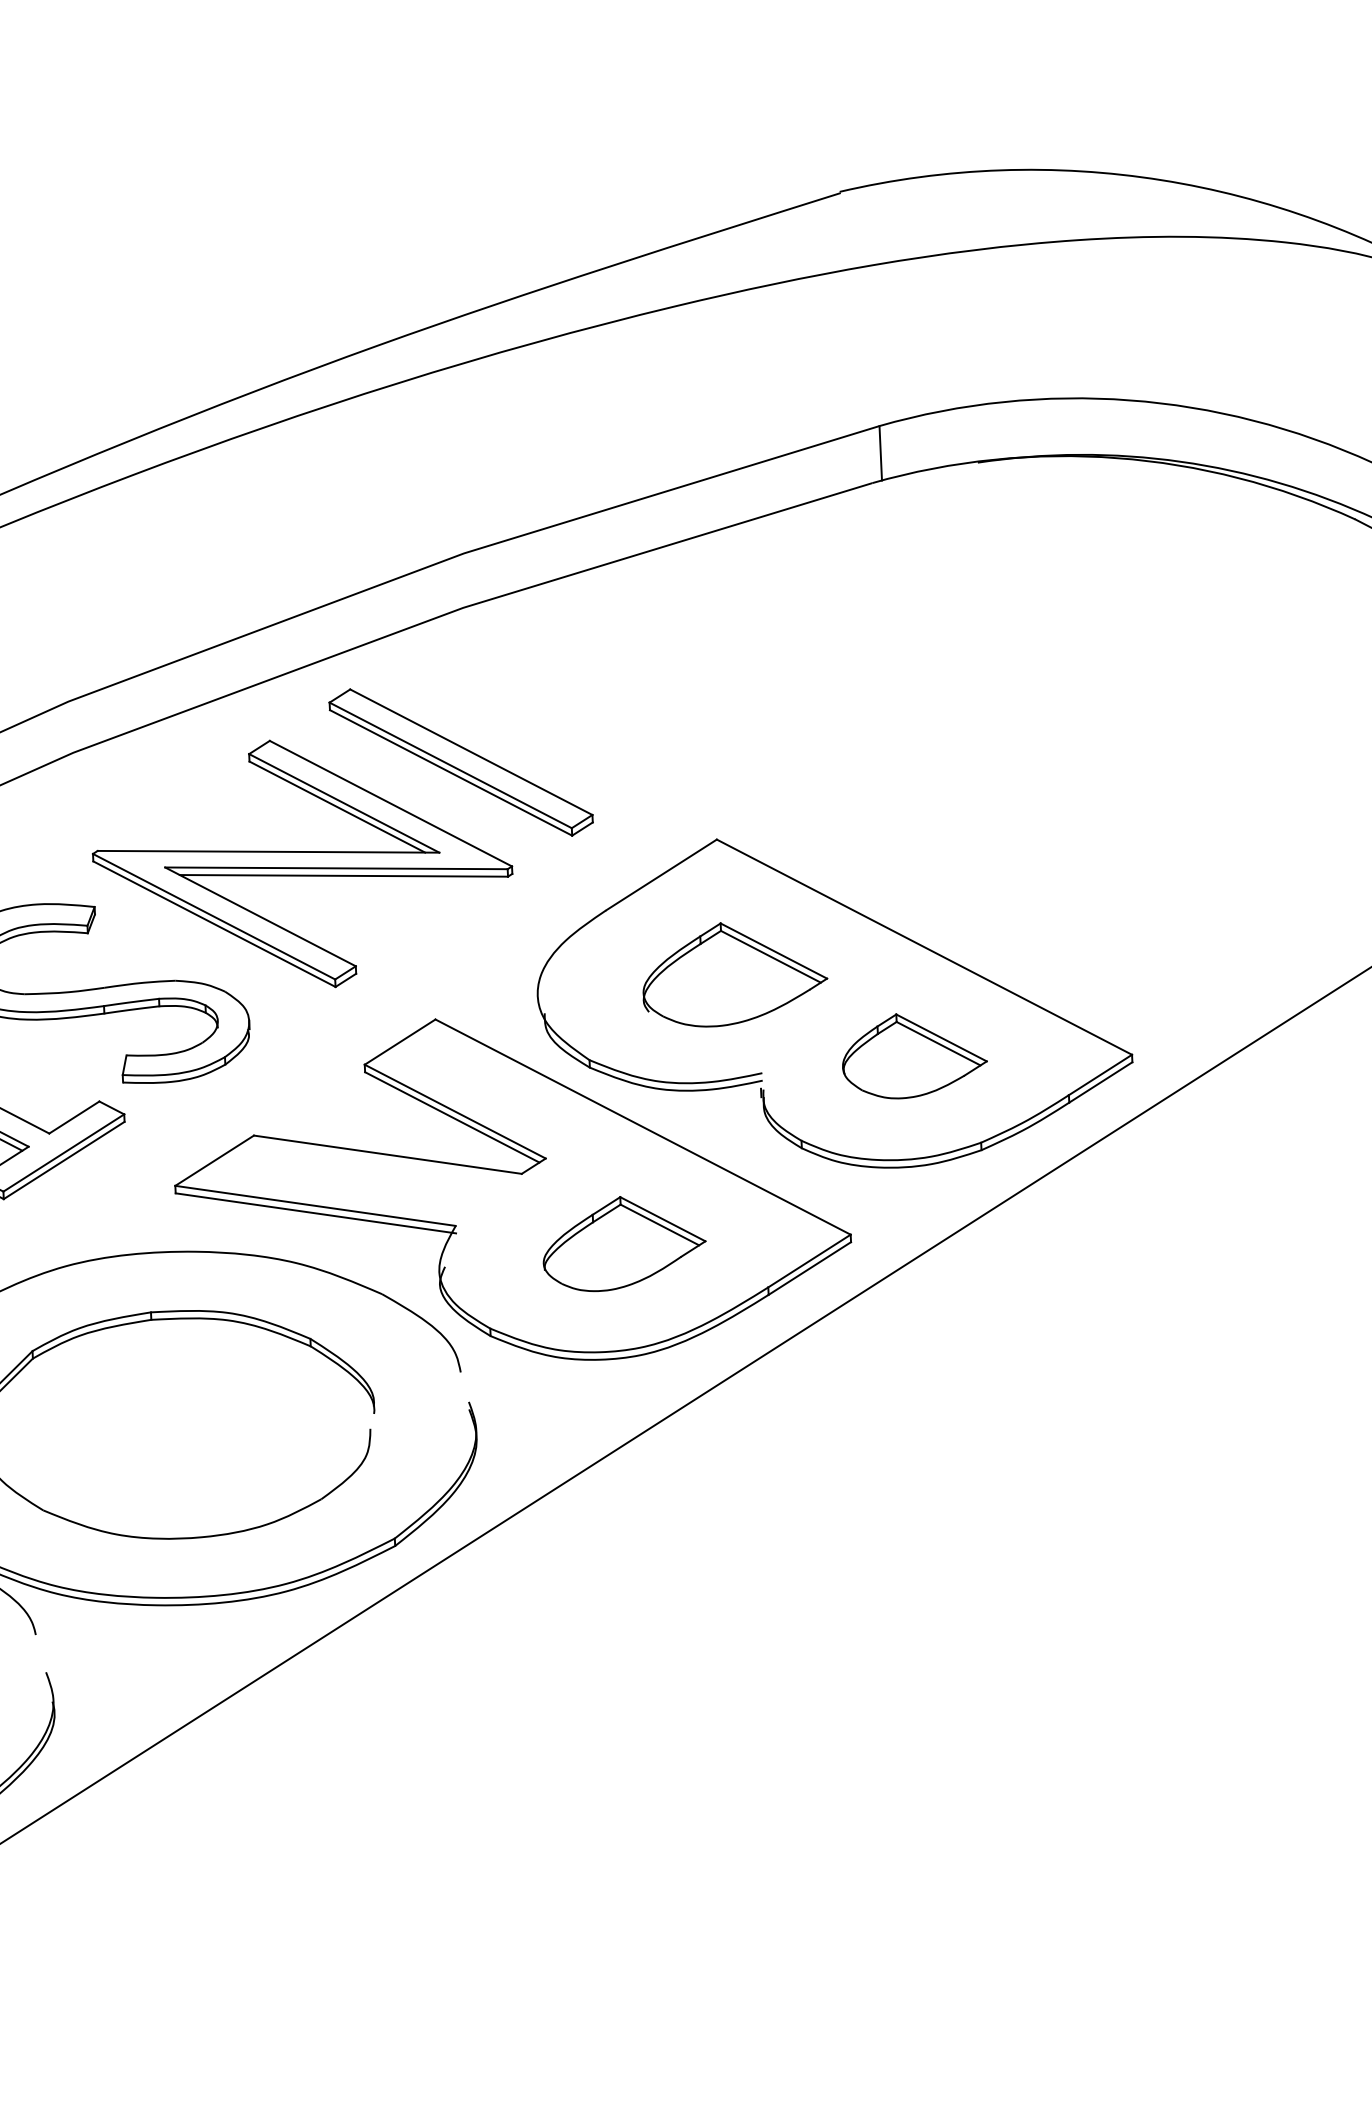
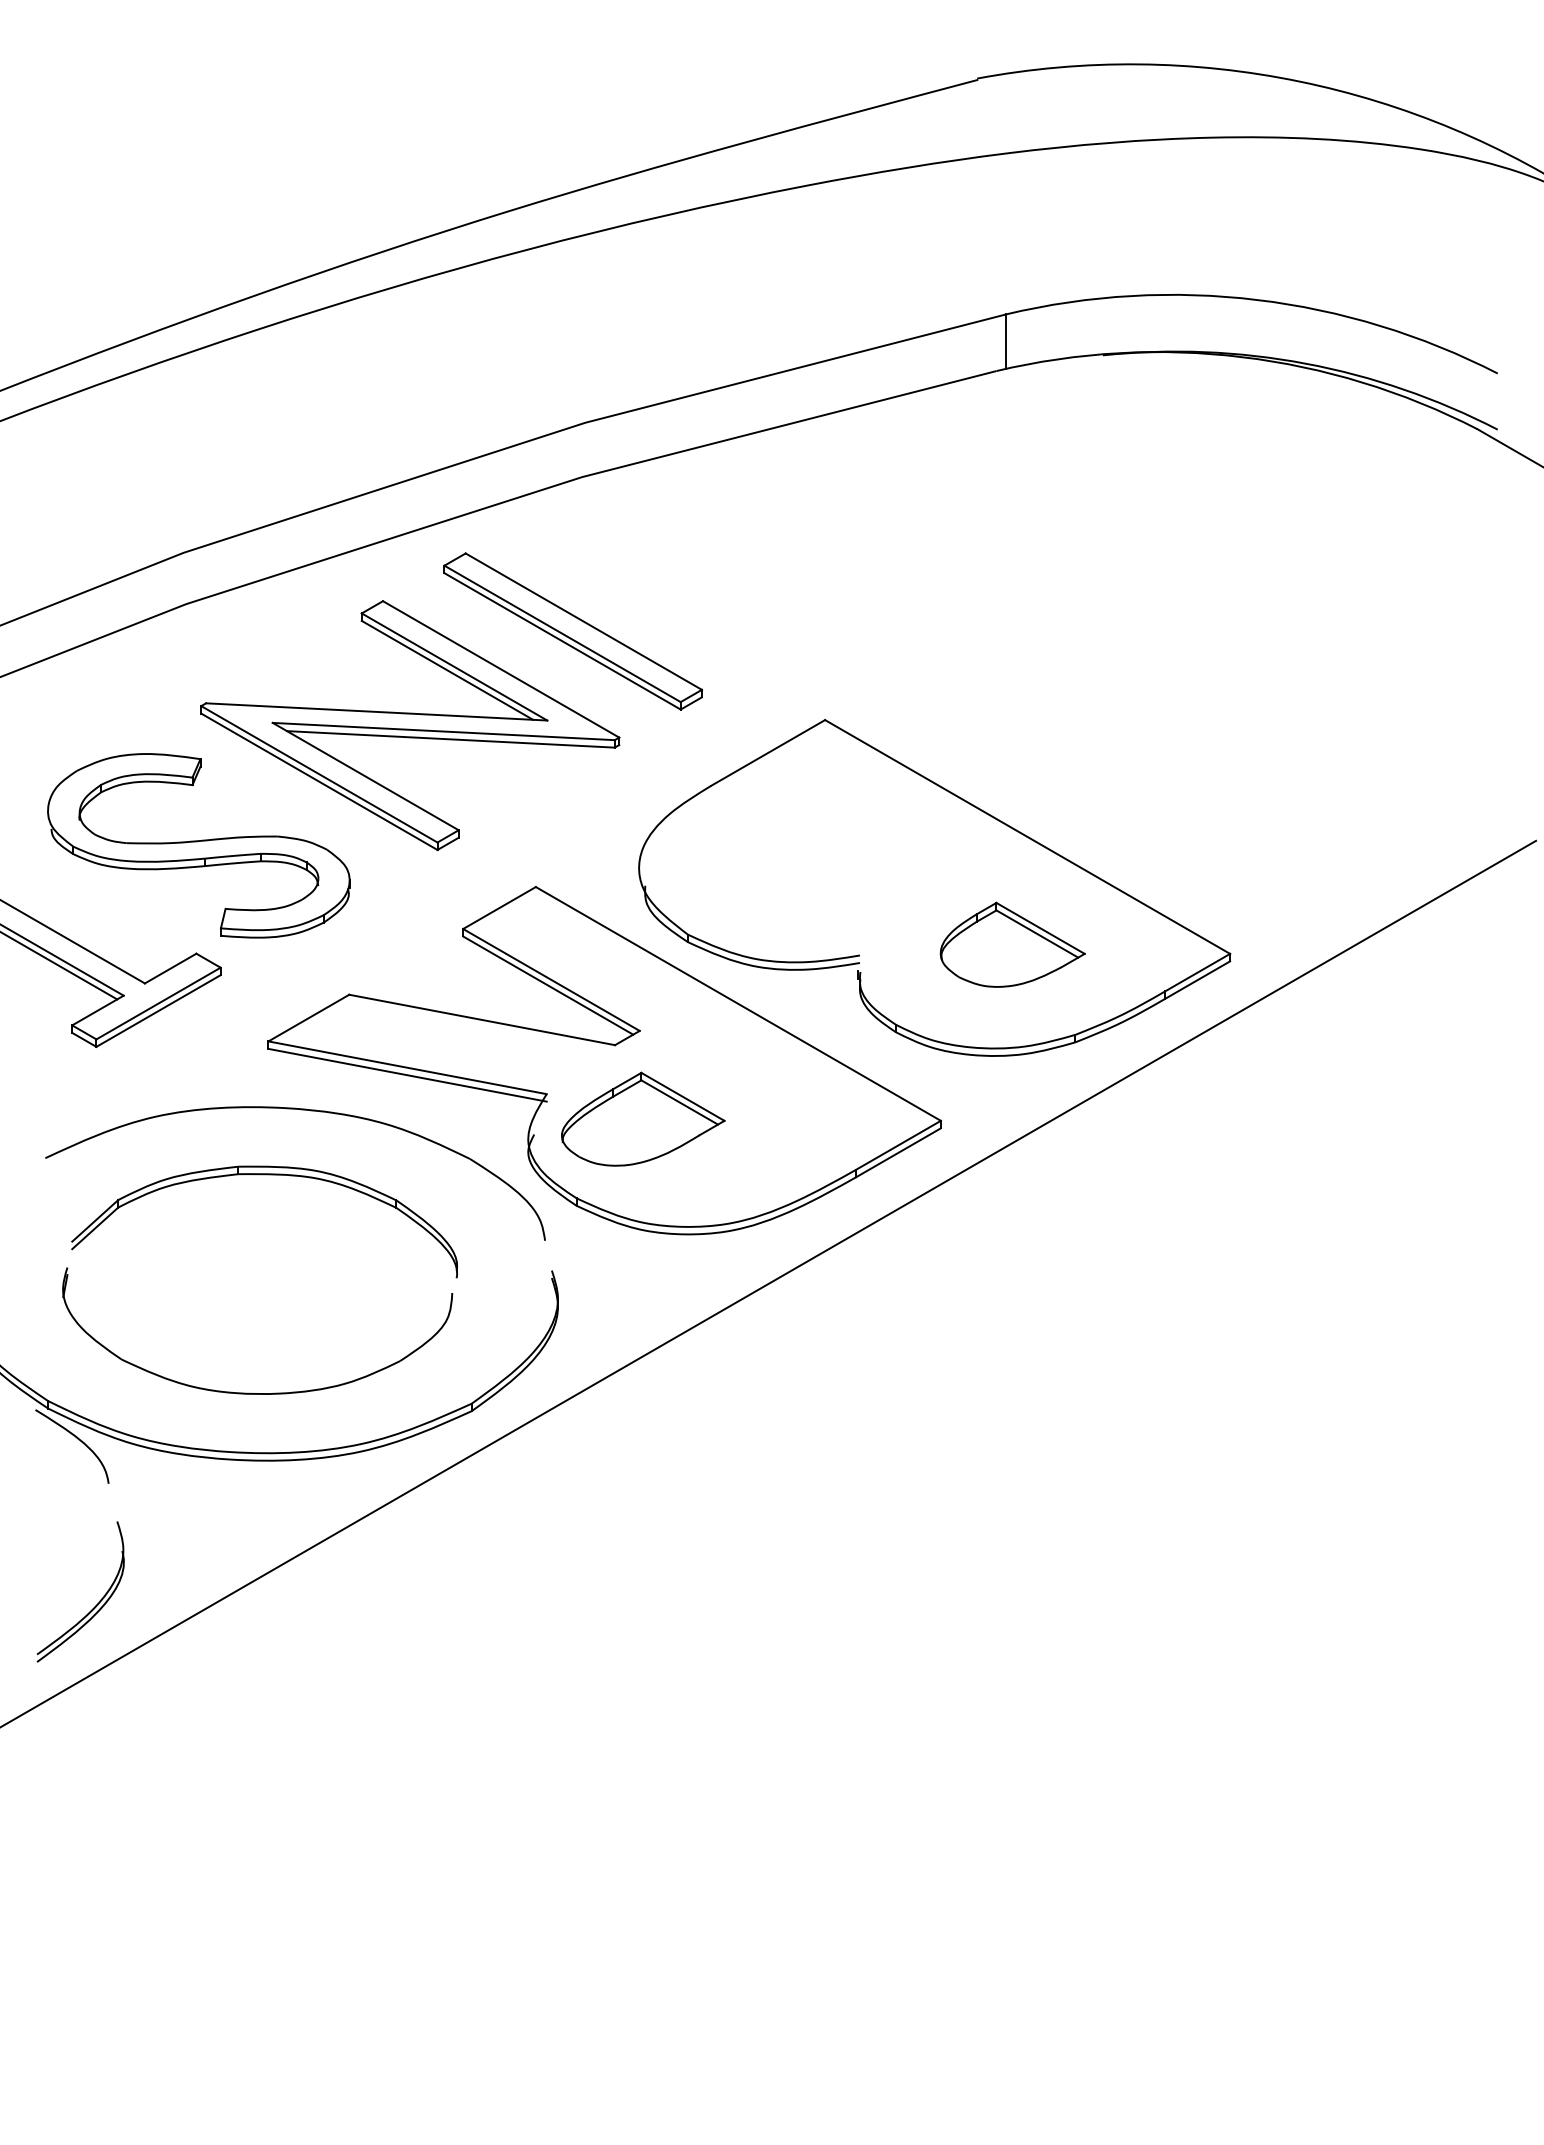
part: (734, 973) -> (836, 854), removed
part: (624, 1242) -> (643, 1118), moved

